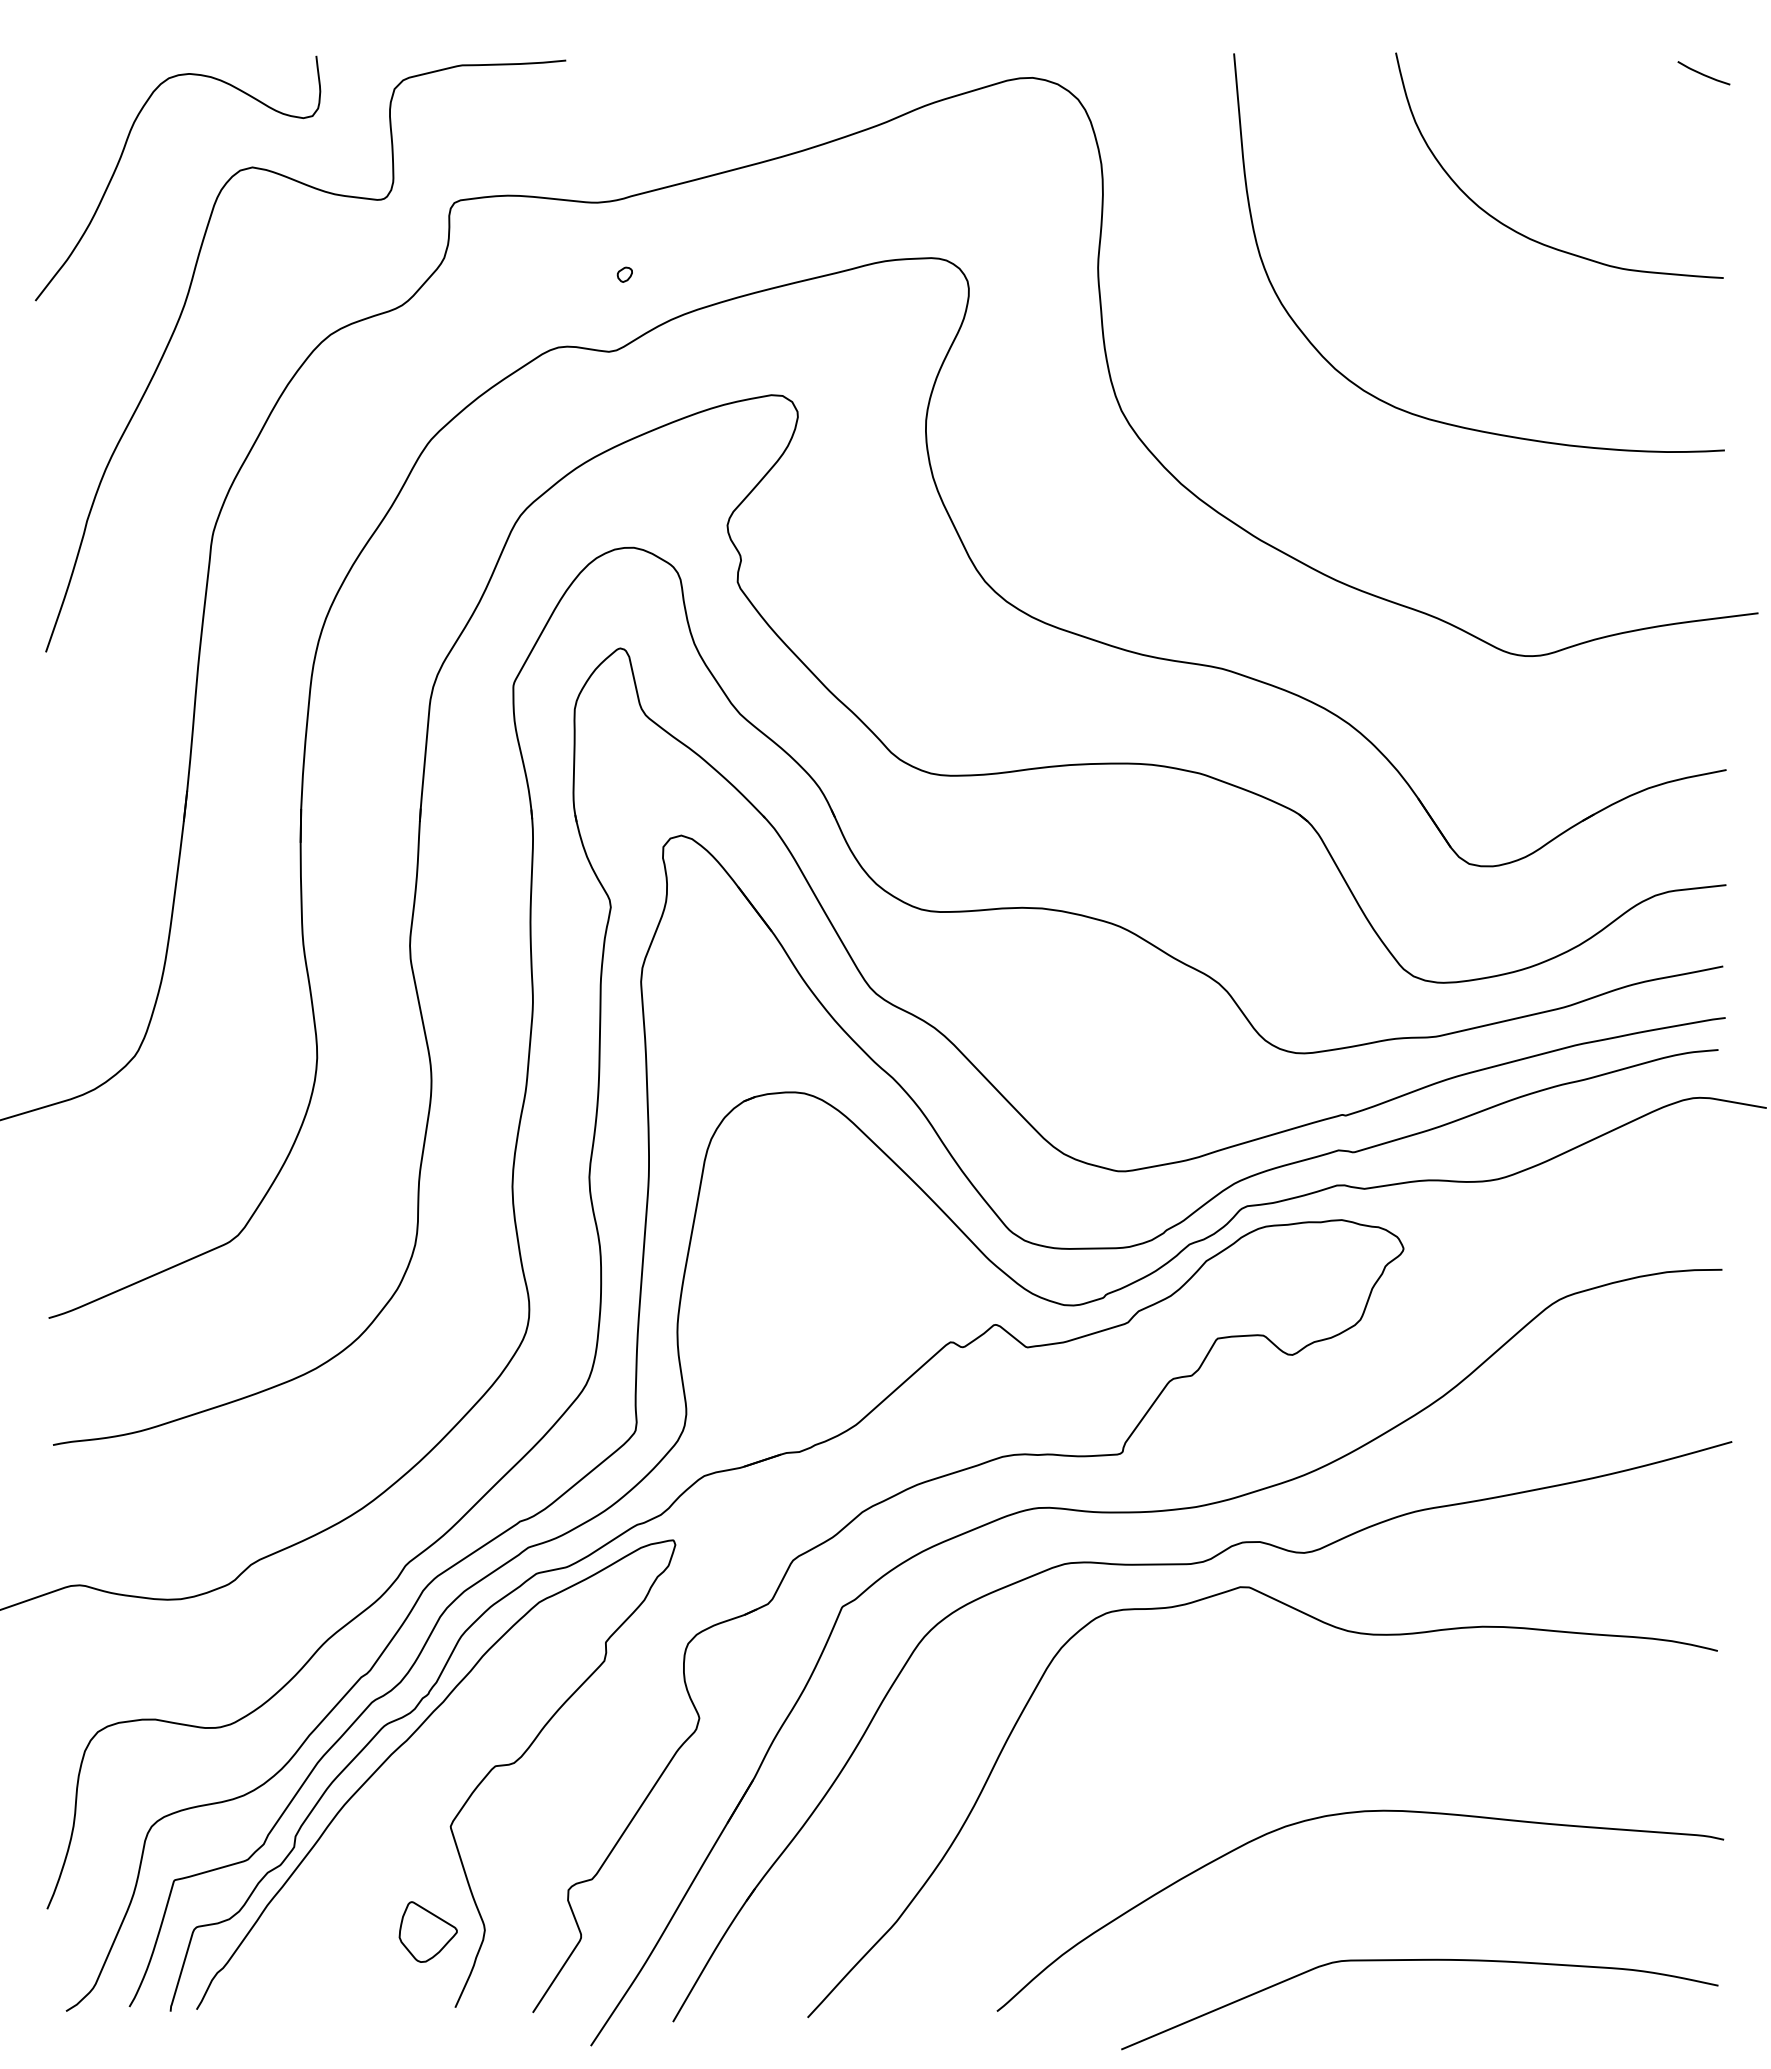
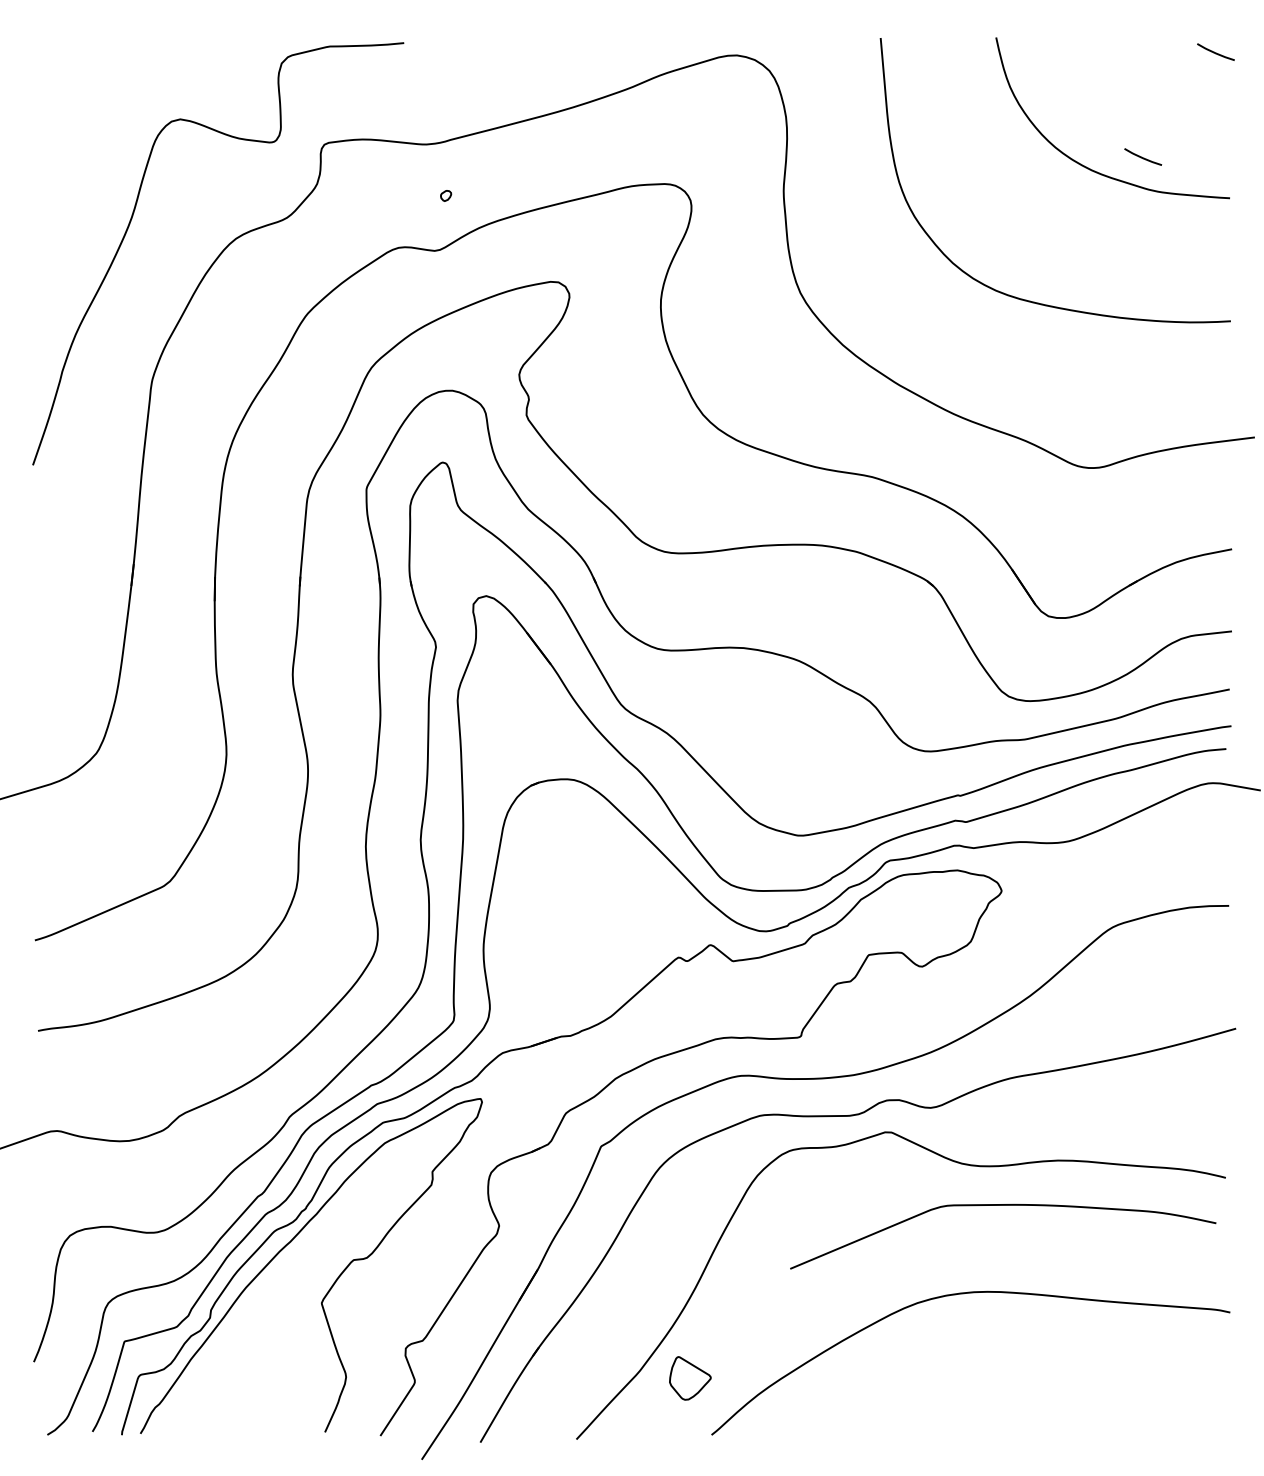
curve: (121, 158) -> (86, 112), removed
curve: (1601, 220) -> (1142, 157), added
part: (427, 1931) -> (689, 1378), moved
curve: (1419, 1960) -> (1003, 1205), moved

